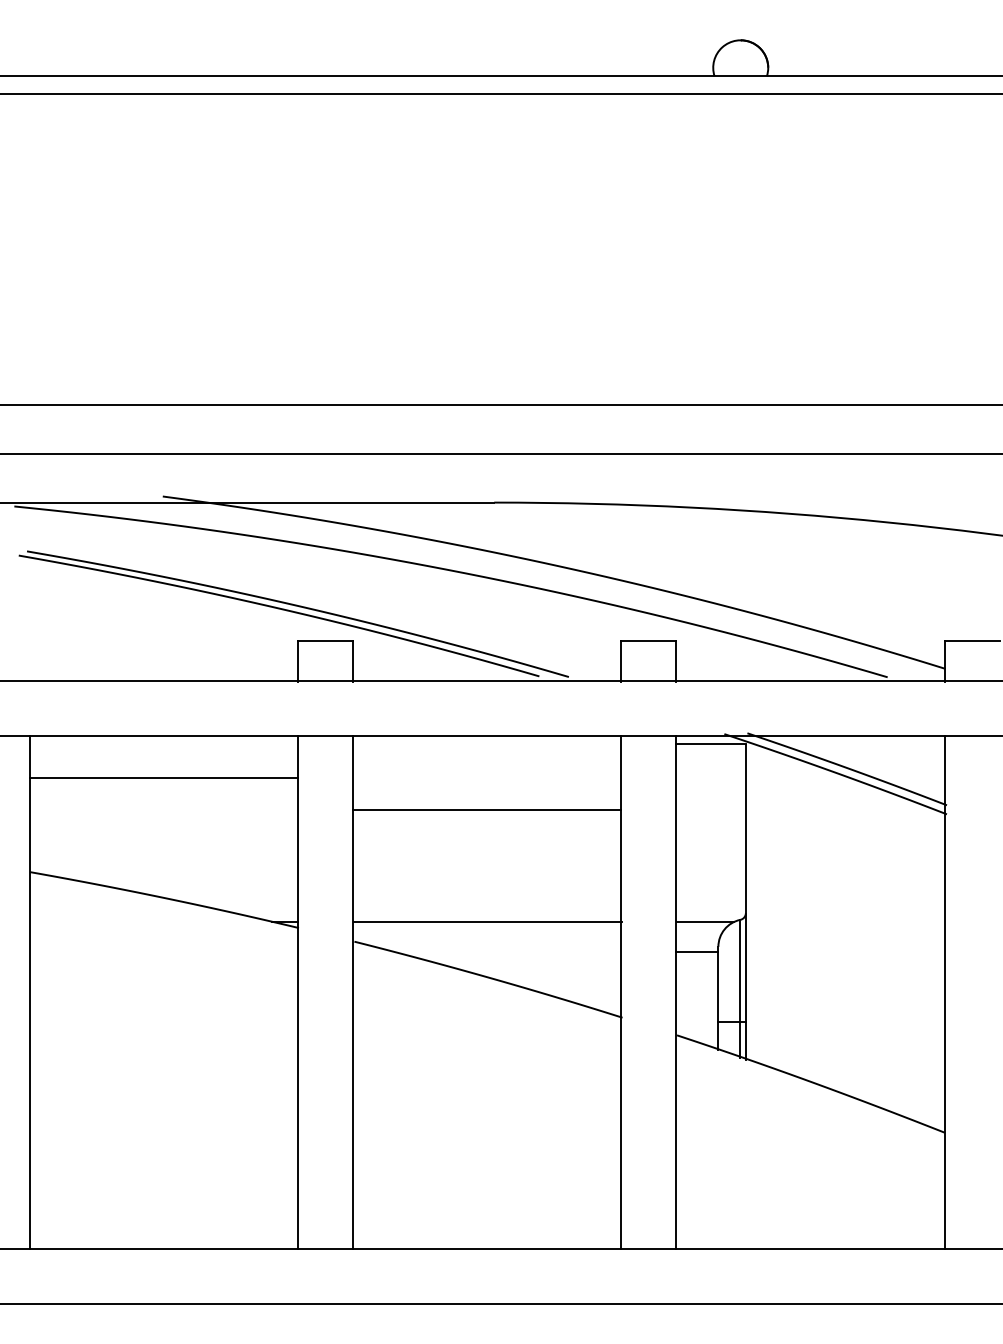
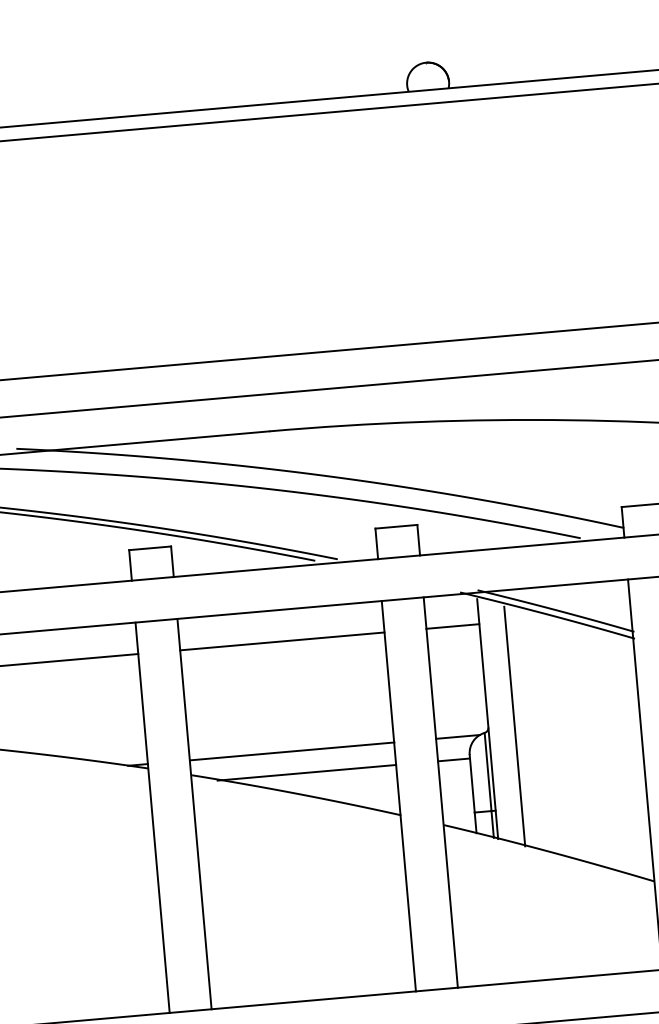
line: (710, 743) -> (452, 626), moved
line: (487, 809) -> (282, 641), moved
line: (780, 914) -> (514, 726), added
line: (504, 951) -> (307, 772), added

